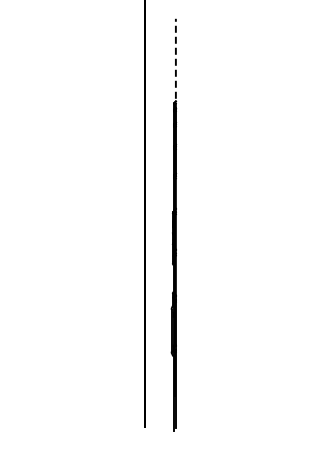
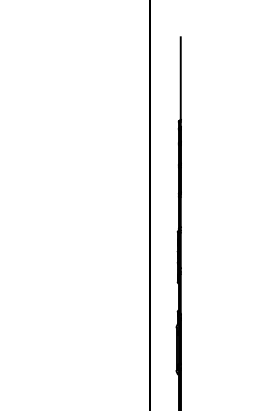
line: (175, 63) -> (180, 81), dashed -> solid

